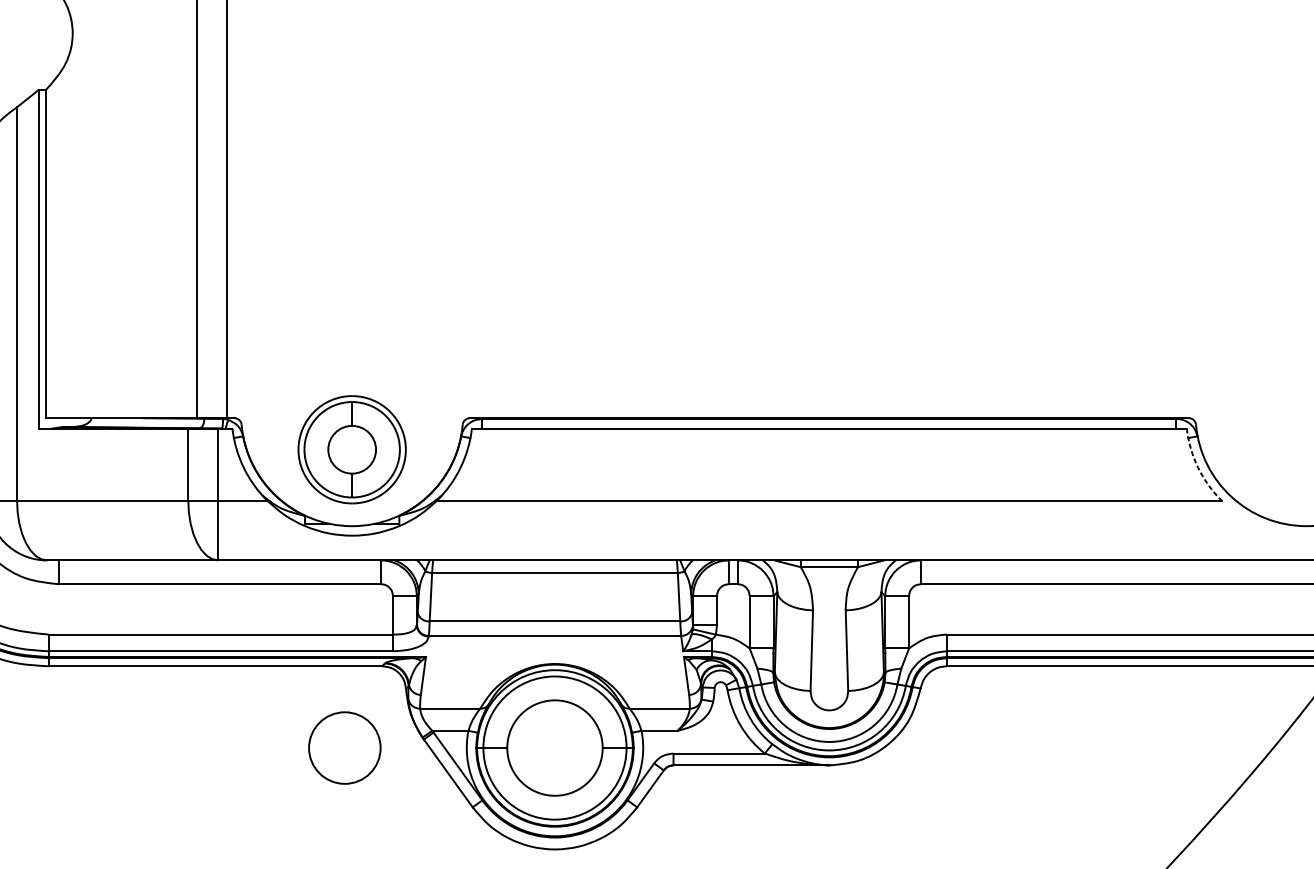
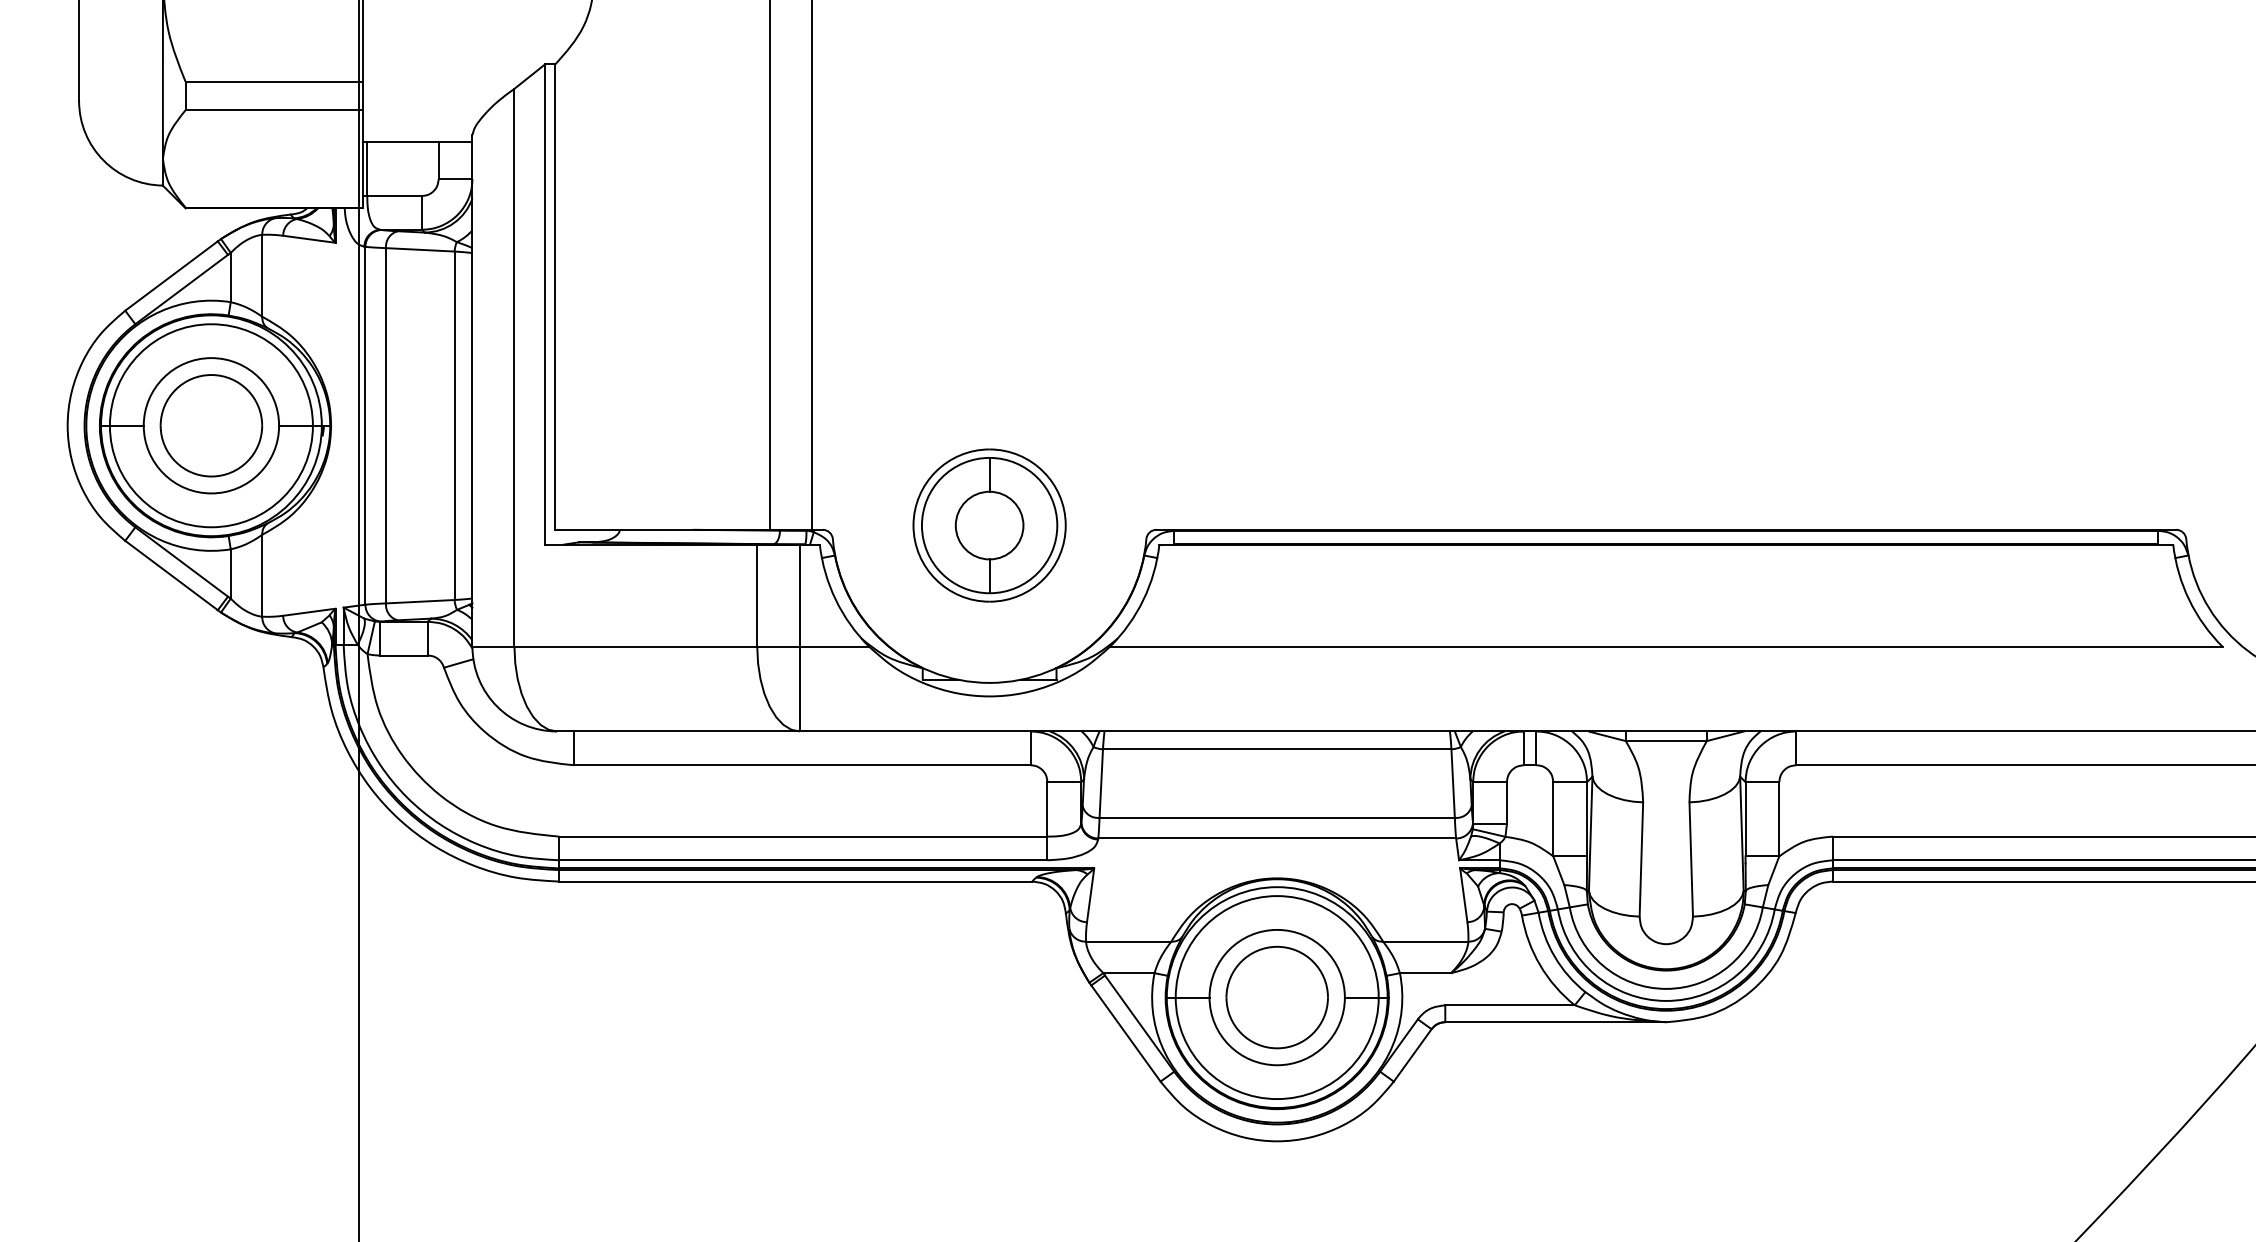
part: (352, 449) -> (989, 525), moved
arc: (1198, 467) -> (2189, 599), dashed -> solid
part: (344, 748) -> (1276, 997), moved

